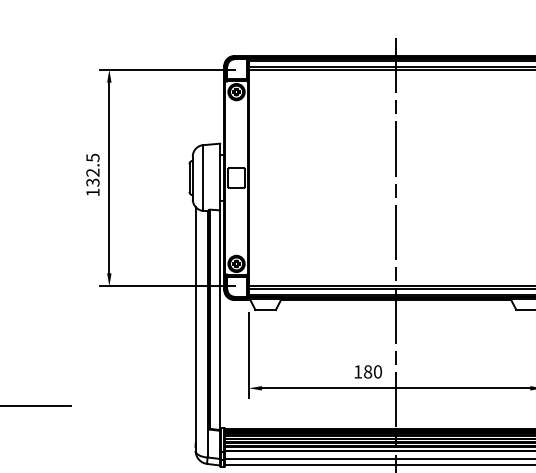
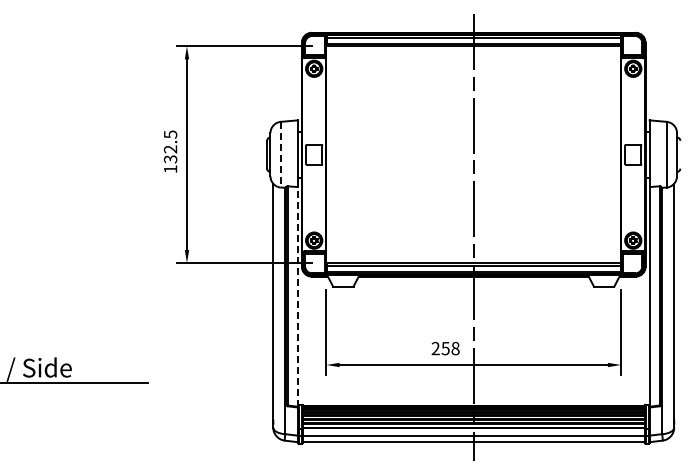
line: (202, 177) -> (280, 154), solid -> dashed
line: (219, 319) -> (297, 296), solid -> dashed
text: (367, 371) -> (445, 348), 180 -> 258

